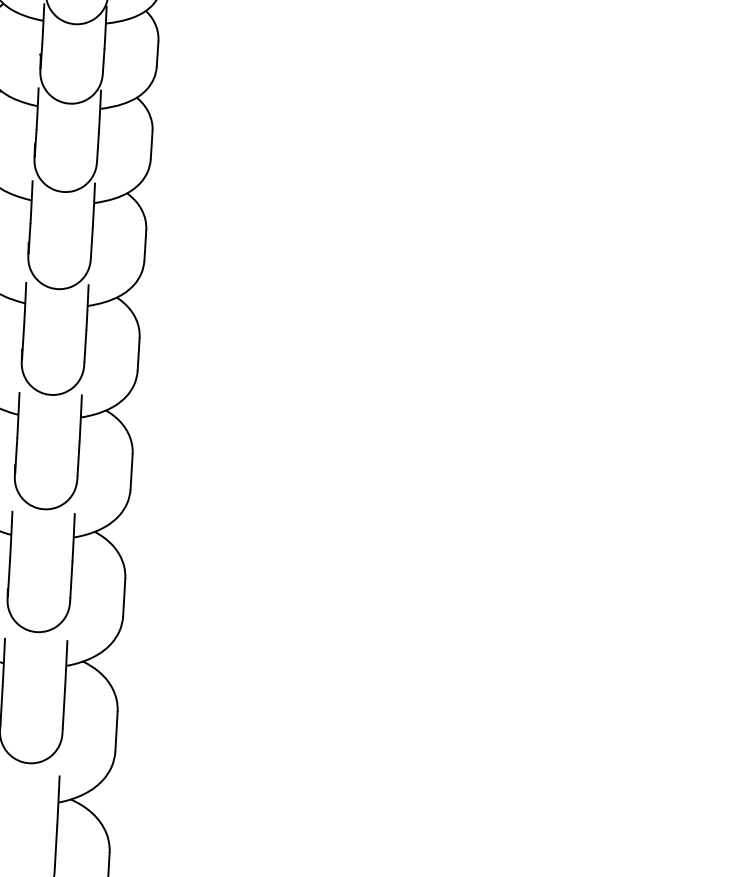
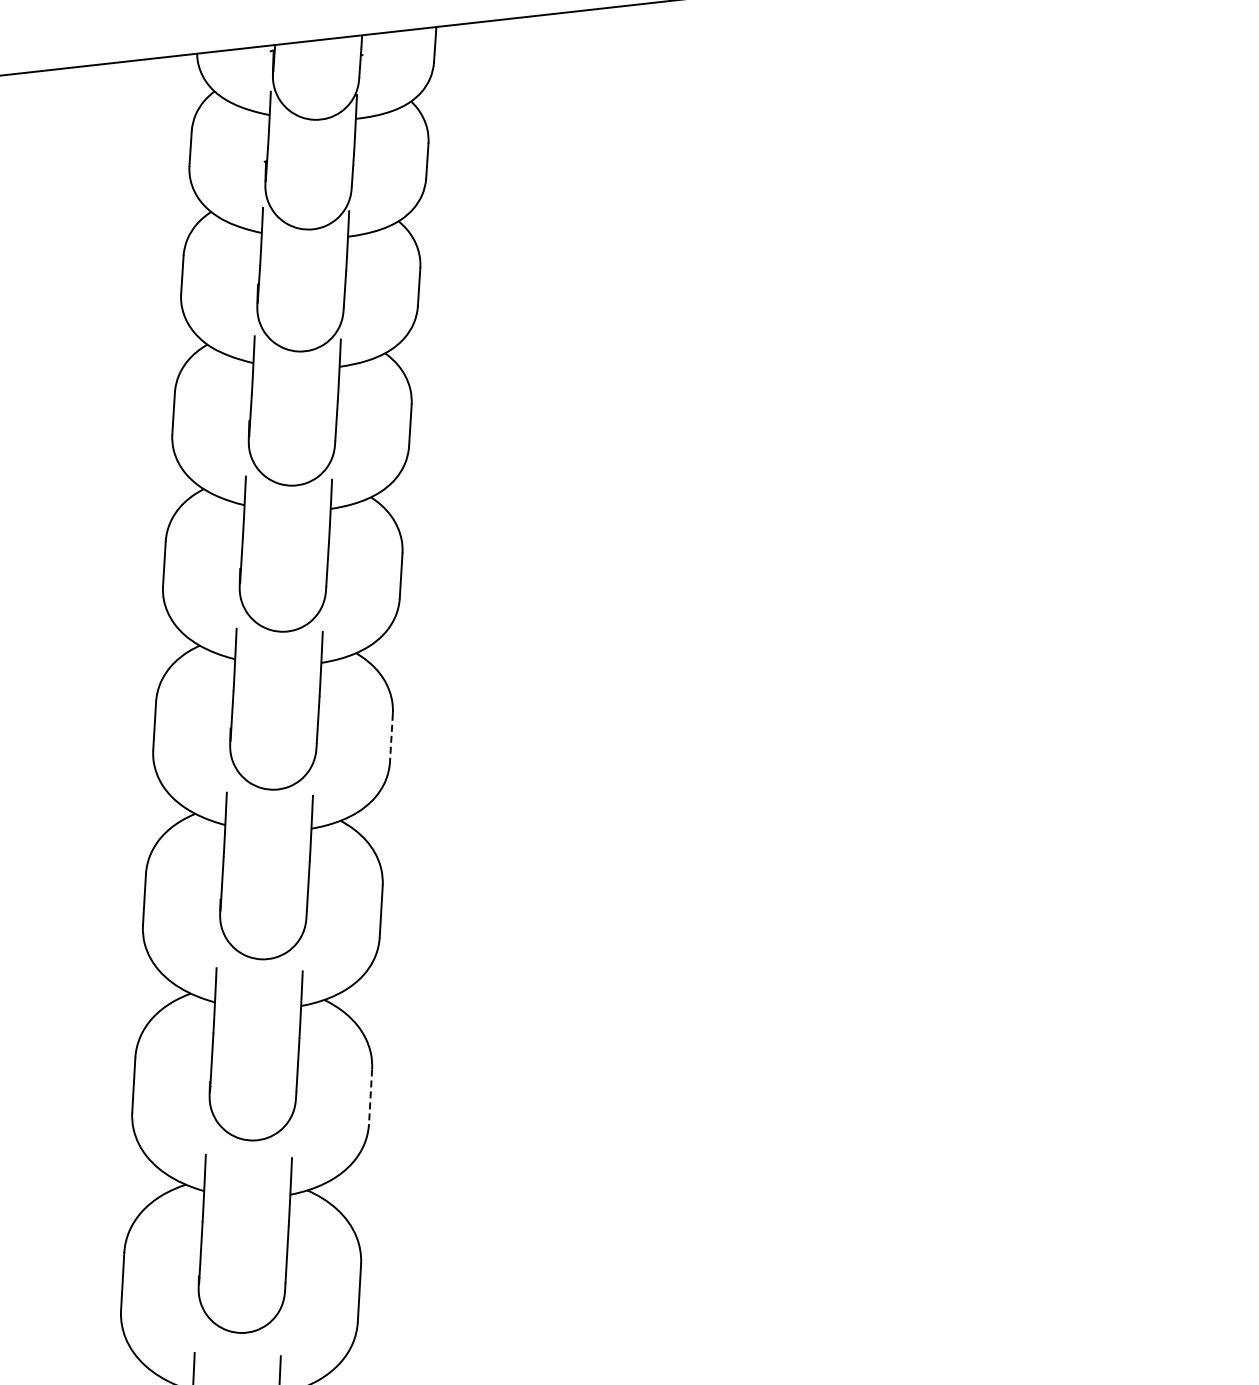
line: (131, 472) -> (391, 738), solid -> dashed
line: (116, 732) -> (370, 1097), solid -> dashed

